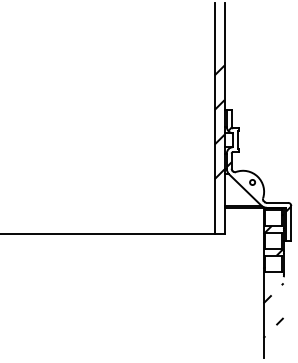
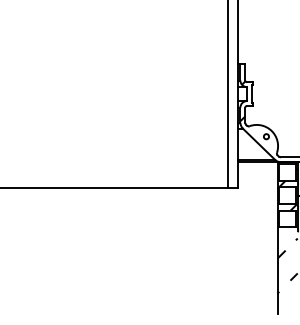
hatch: (219, 122) -> (233, 76), removed

